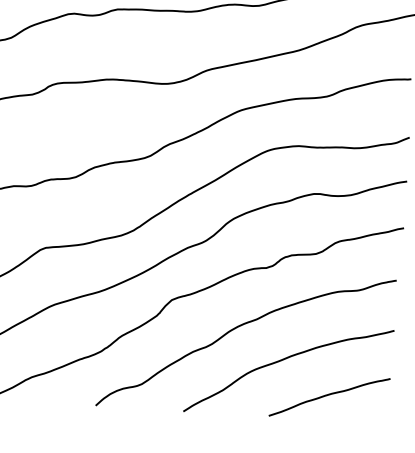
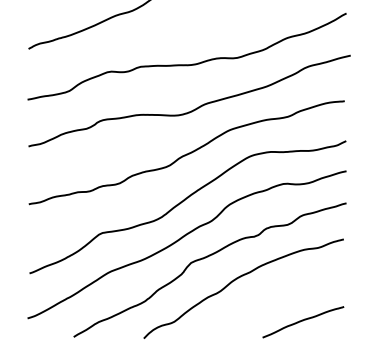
curve: (283, 361) -> (270, 299), removed

